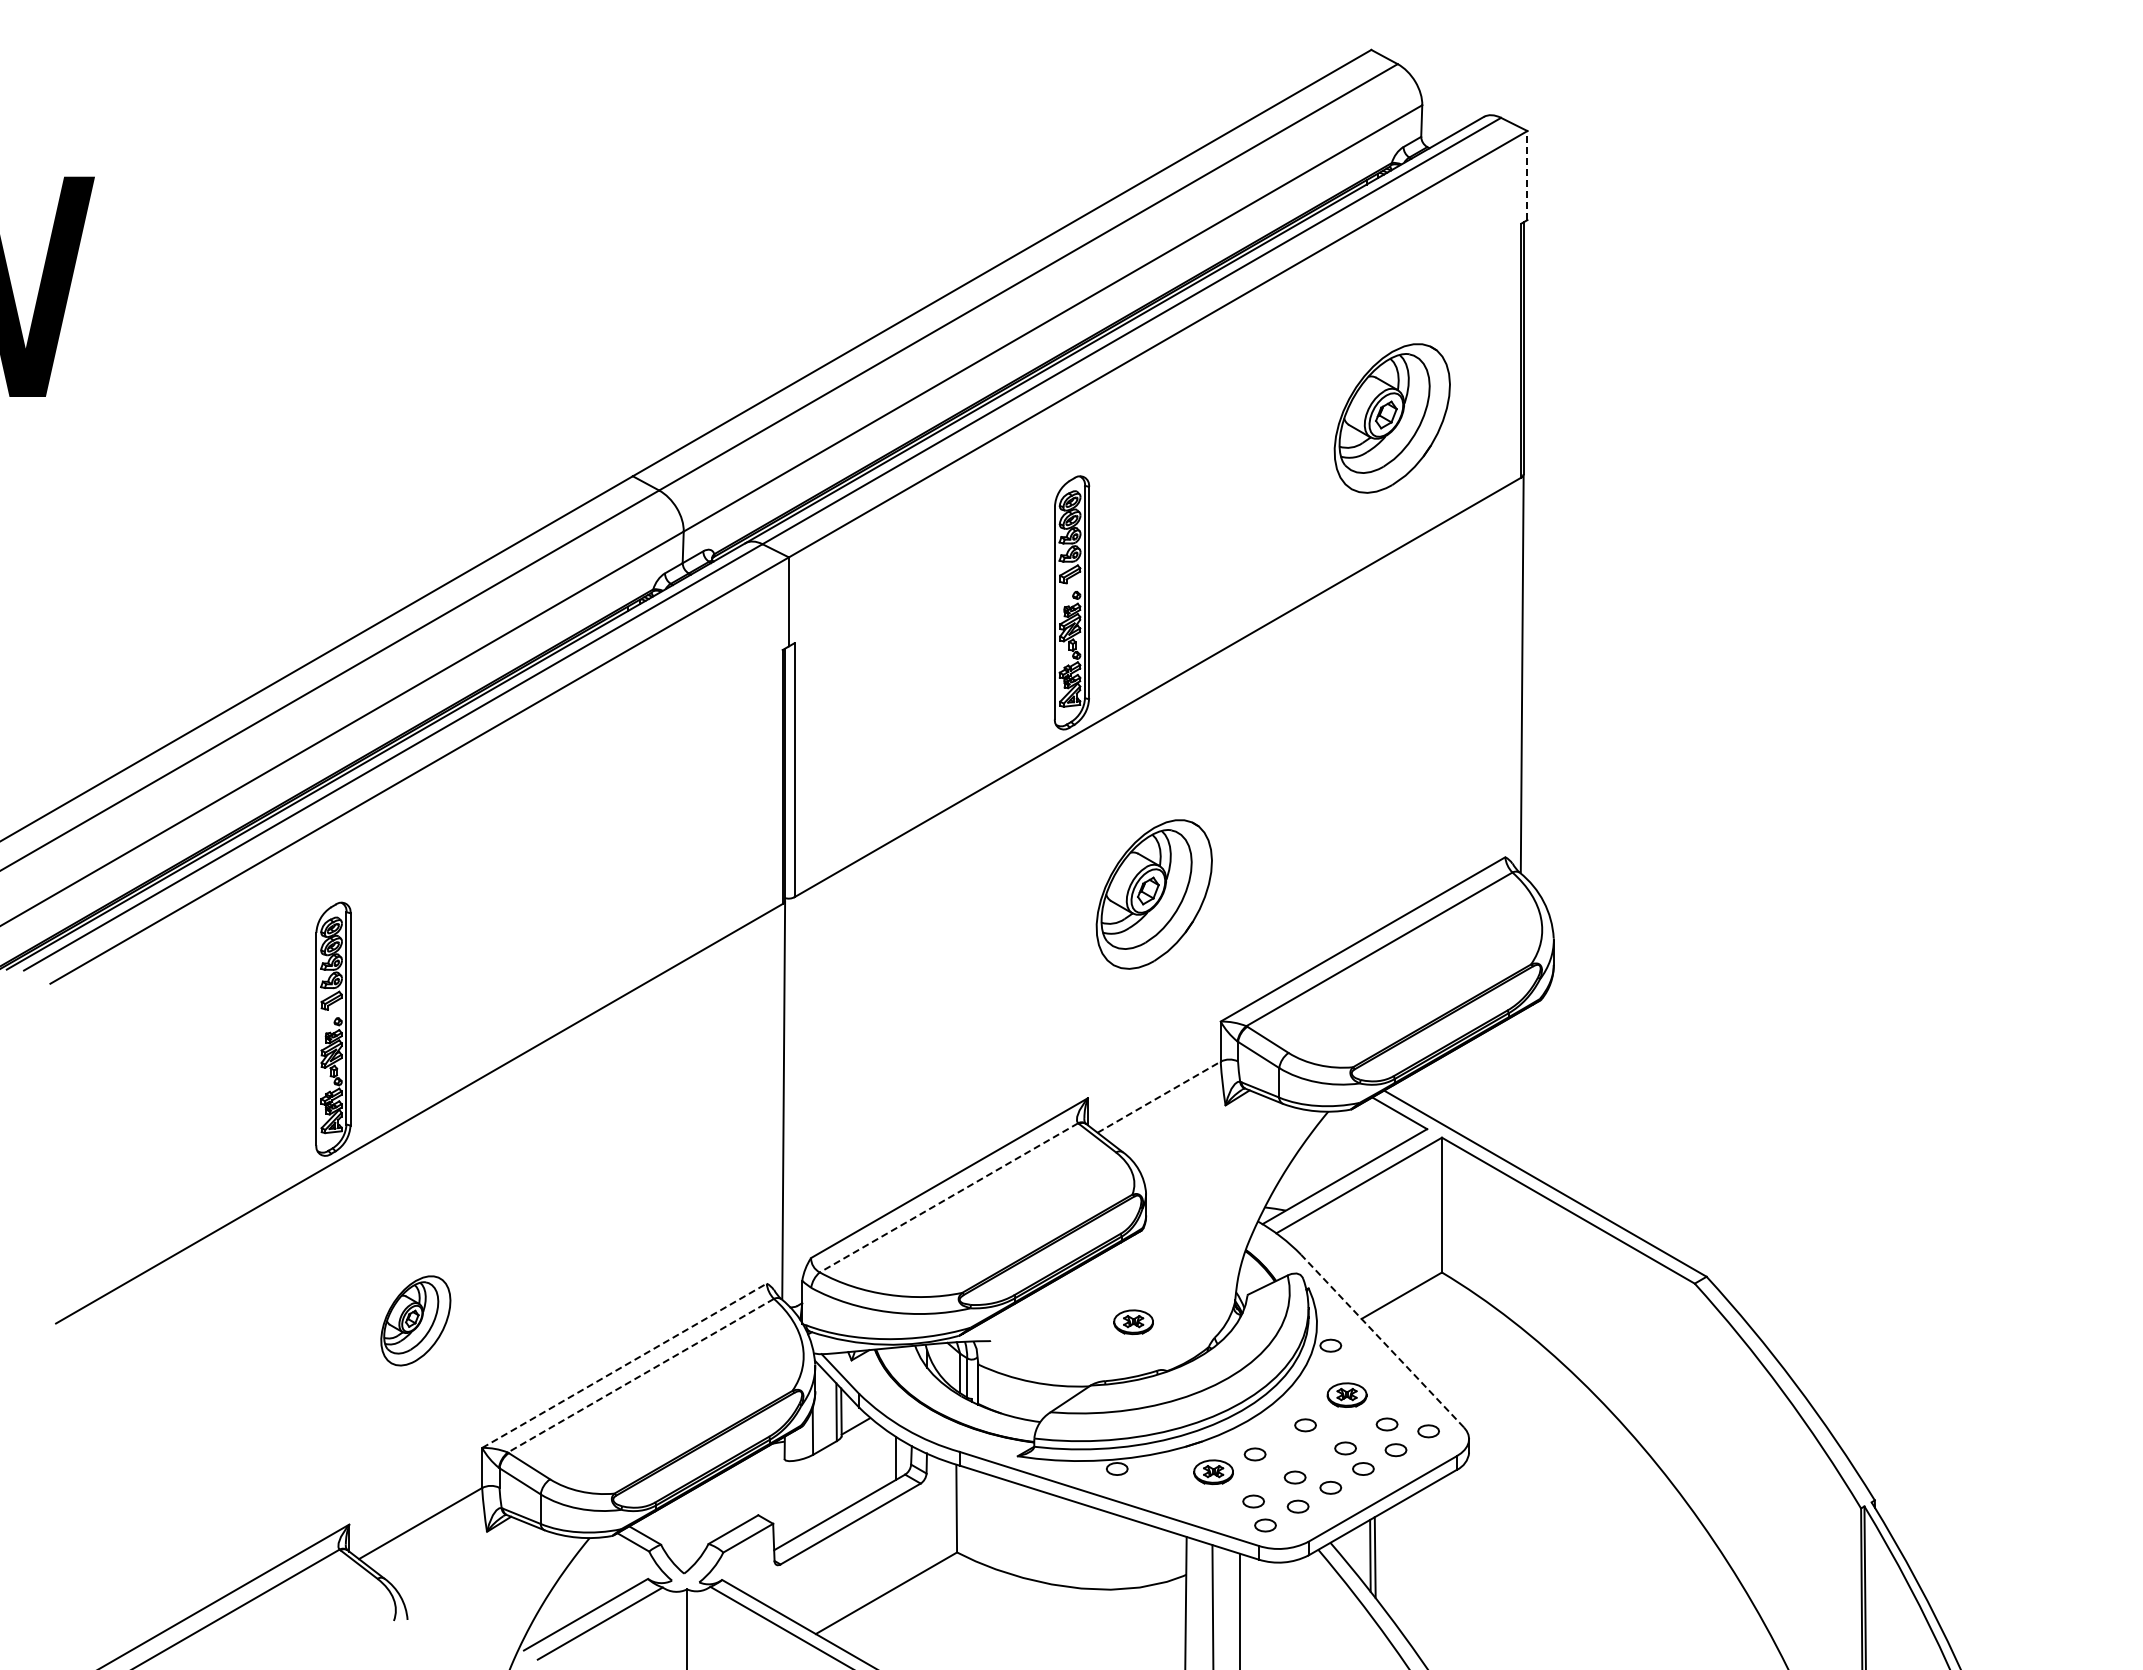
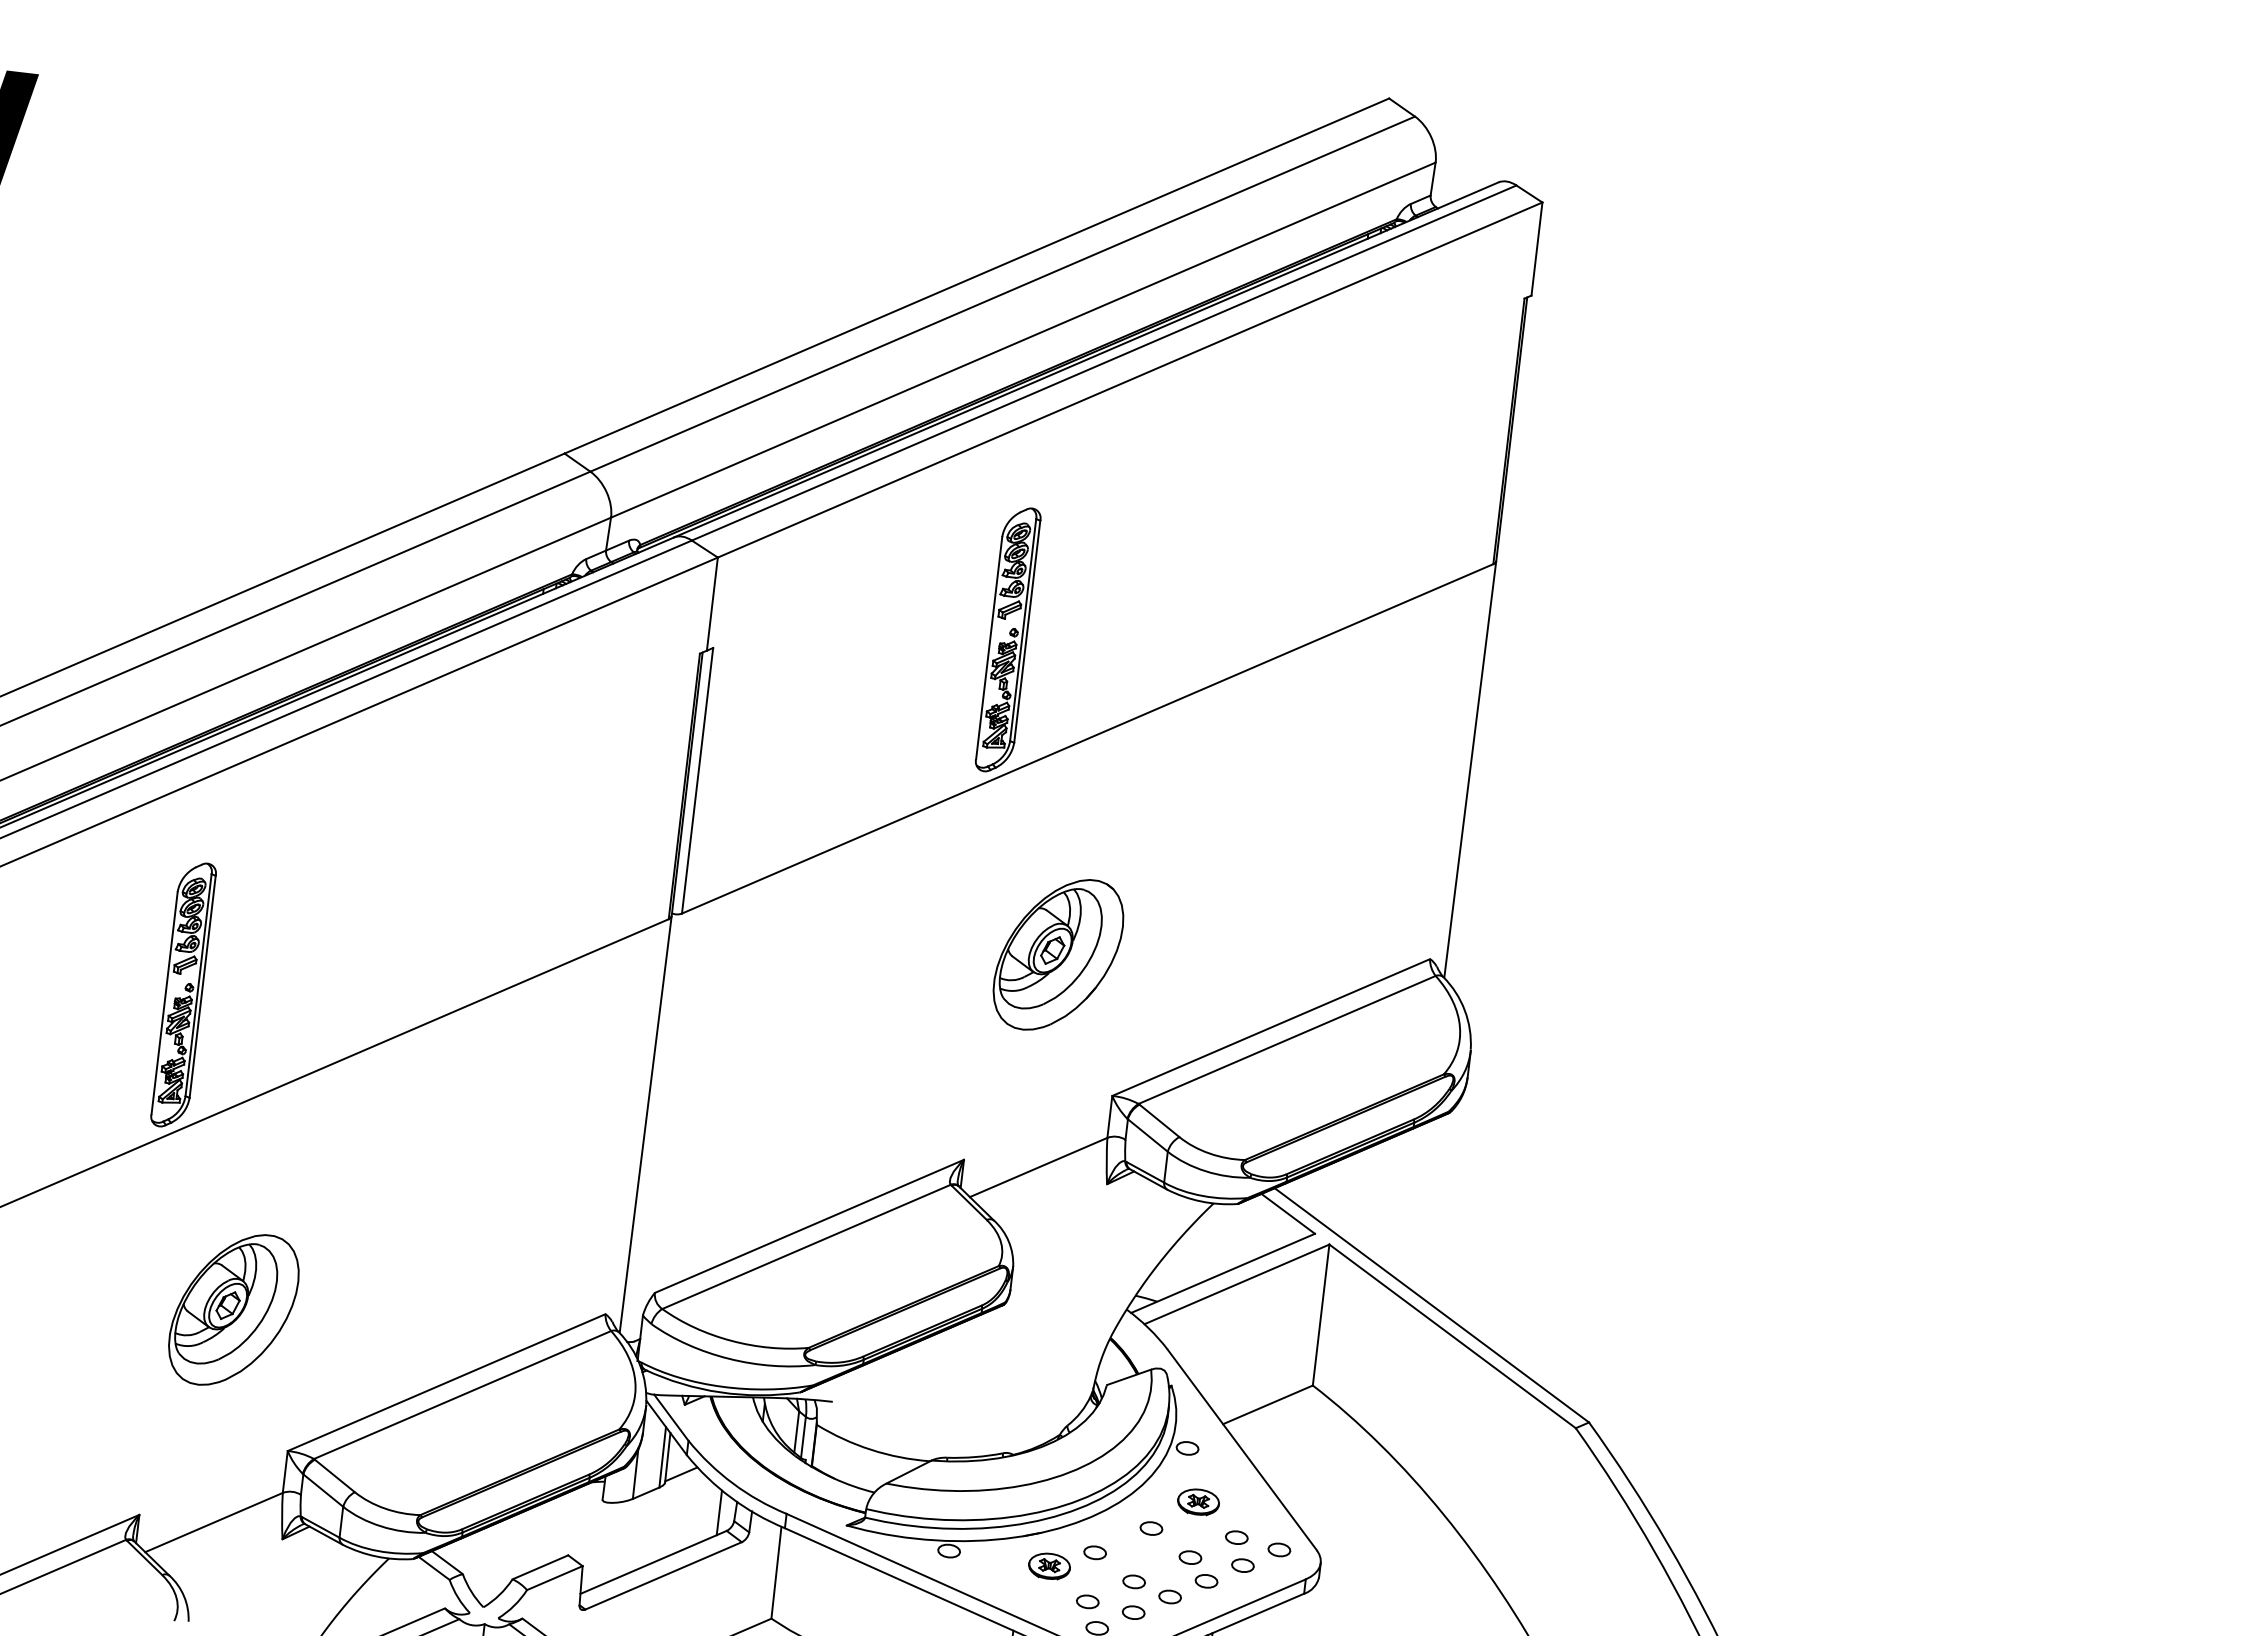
line: (1527, 175) -> (1537, 248), dashed -> solid
part: (1391, 418) -> (1364, 486), removed
line: (1159, 1096) -> (1039, 1166), dashed -> solid
line: (948, 1198) -> (805, 1247), dashed -> solid
part: (415, 1320) -> (233, 1309), size x1.67
part: (1133, 1322) -> (984, 1399), removed
line: (1382, 1341) -> (1242, 1450), dashed -> solid
line: (624, 1365) -> (446, 1382), dashed -> solid
line: (640, 1375) -> (462, 1394), dashed -> solid

